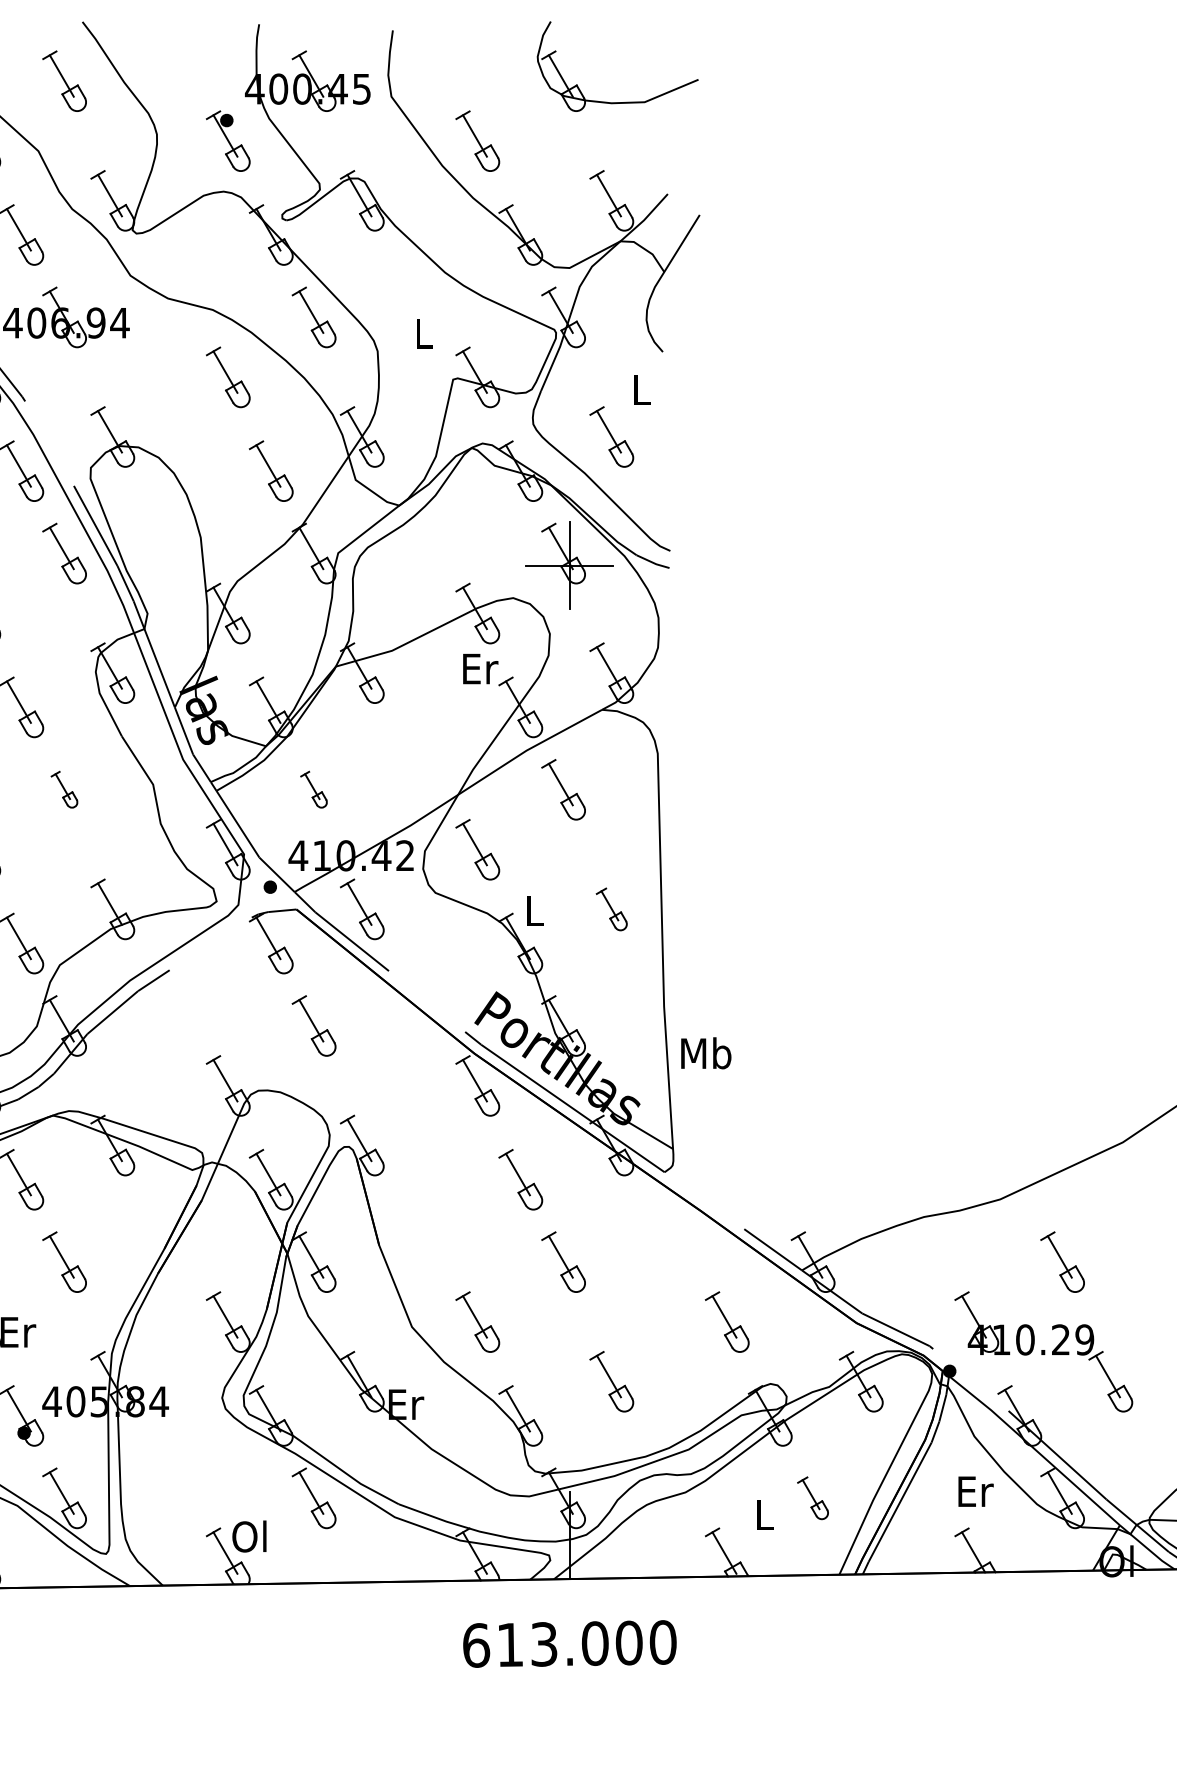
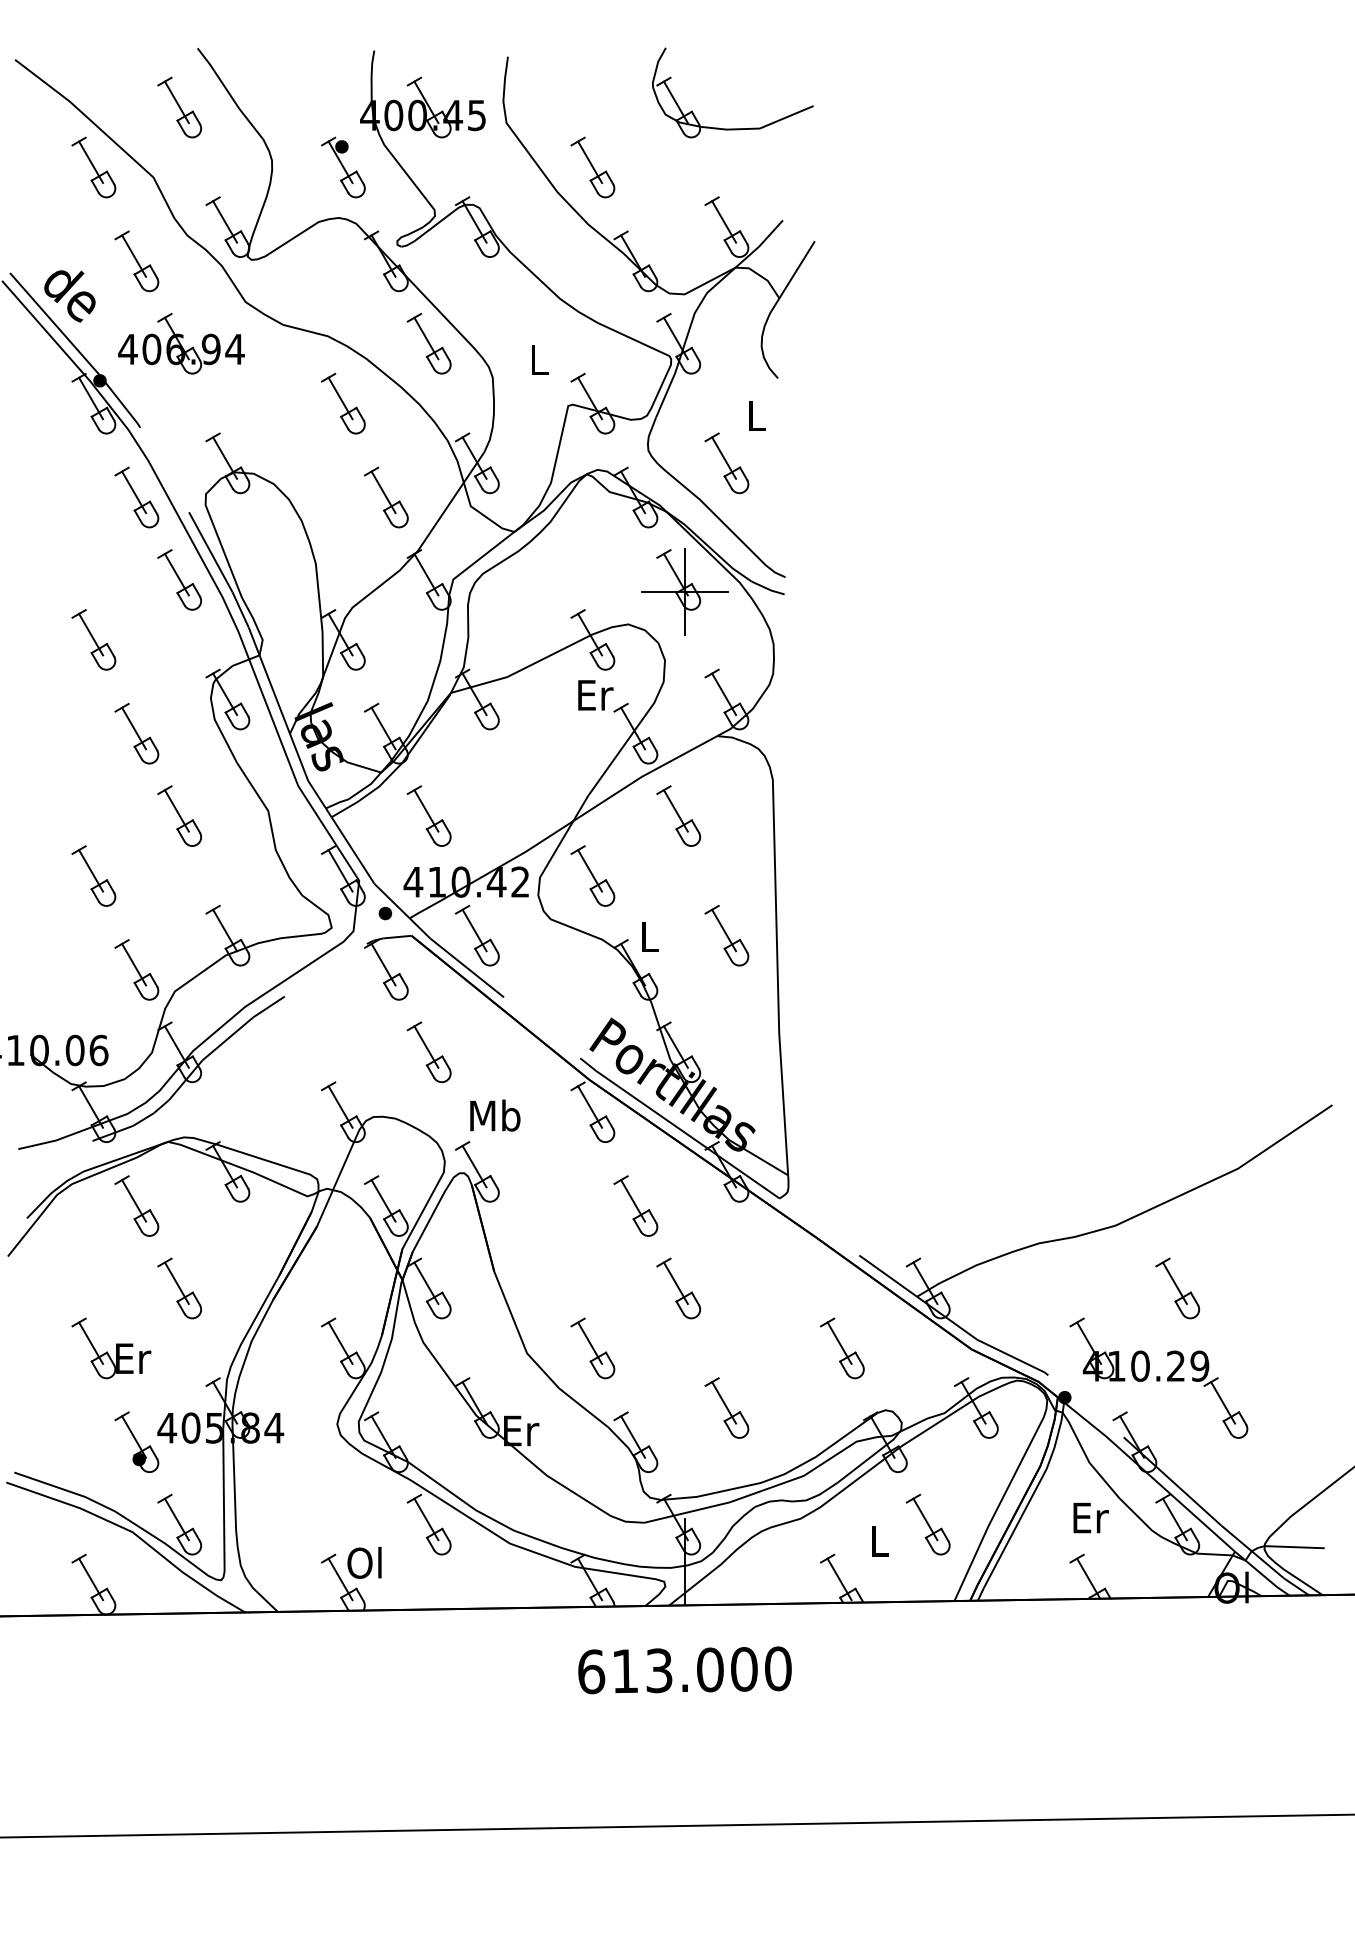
part: (64, 789) -> (179, 815), size x1.67
part: (313, 789) -> (428, 815), size x1.67
part: (611, 909) -> (726, 935), size x1.43
text: (706, 1053) -> (495, 1115), moved
part: (812, 1498) -> (927, 1524), size x1.43

